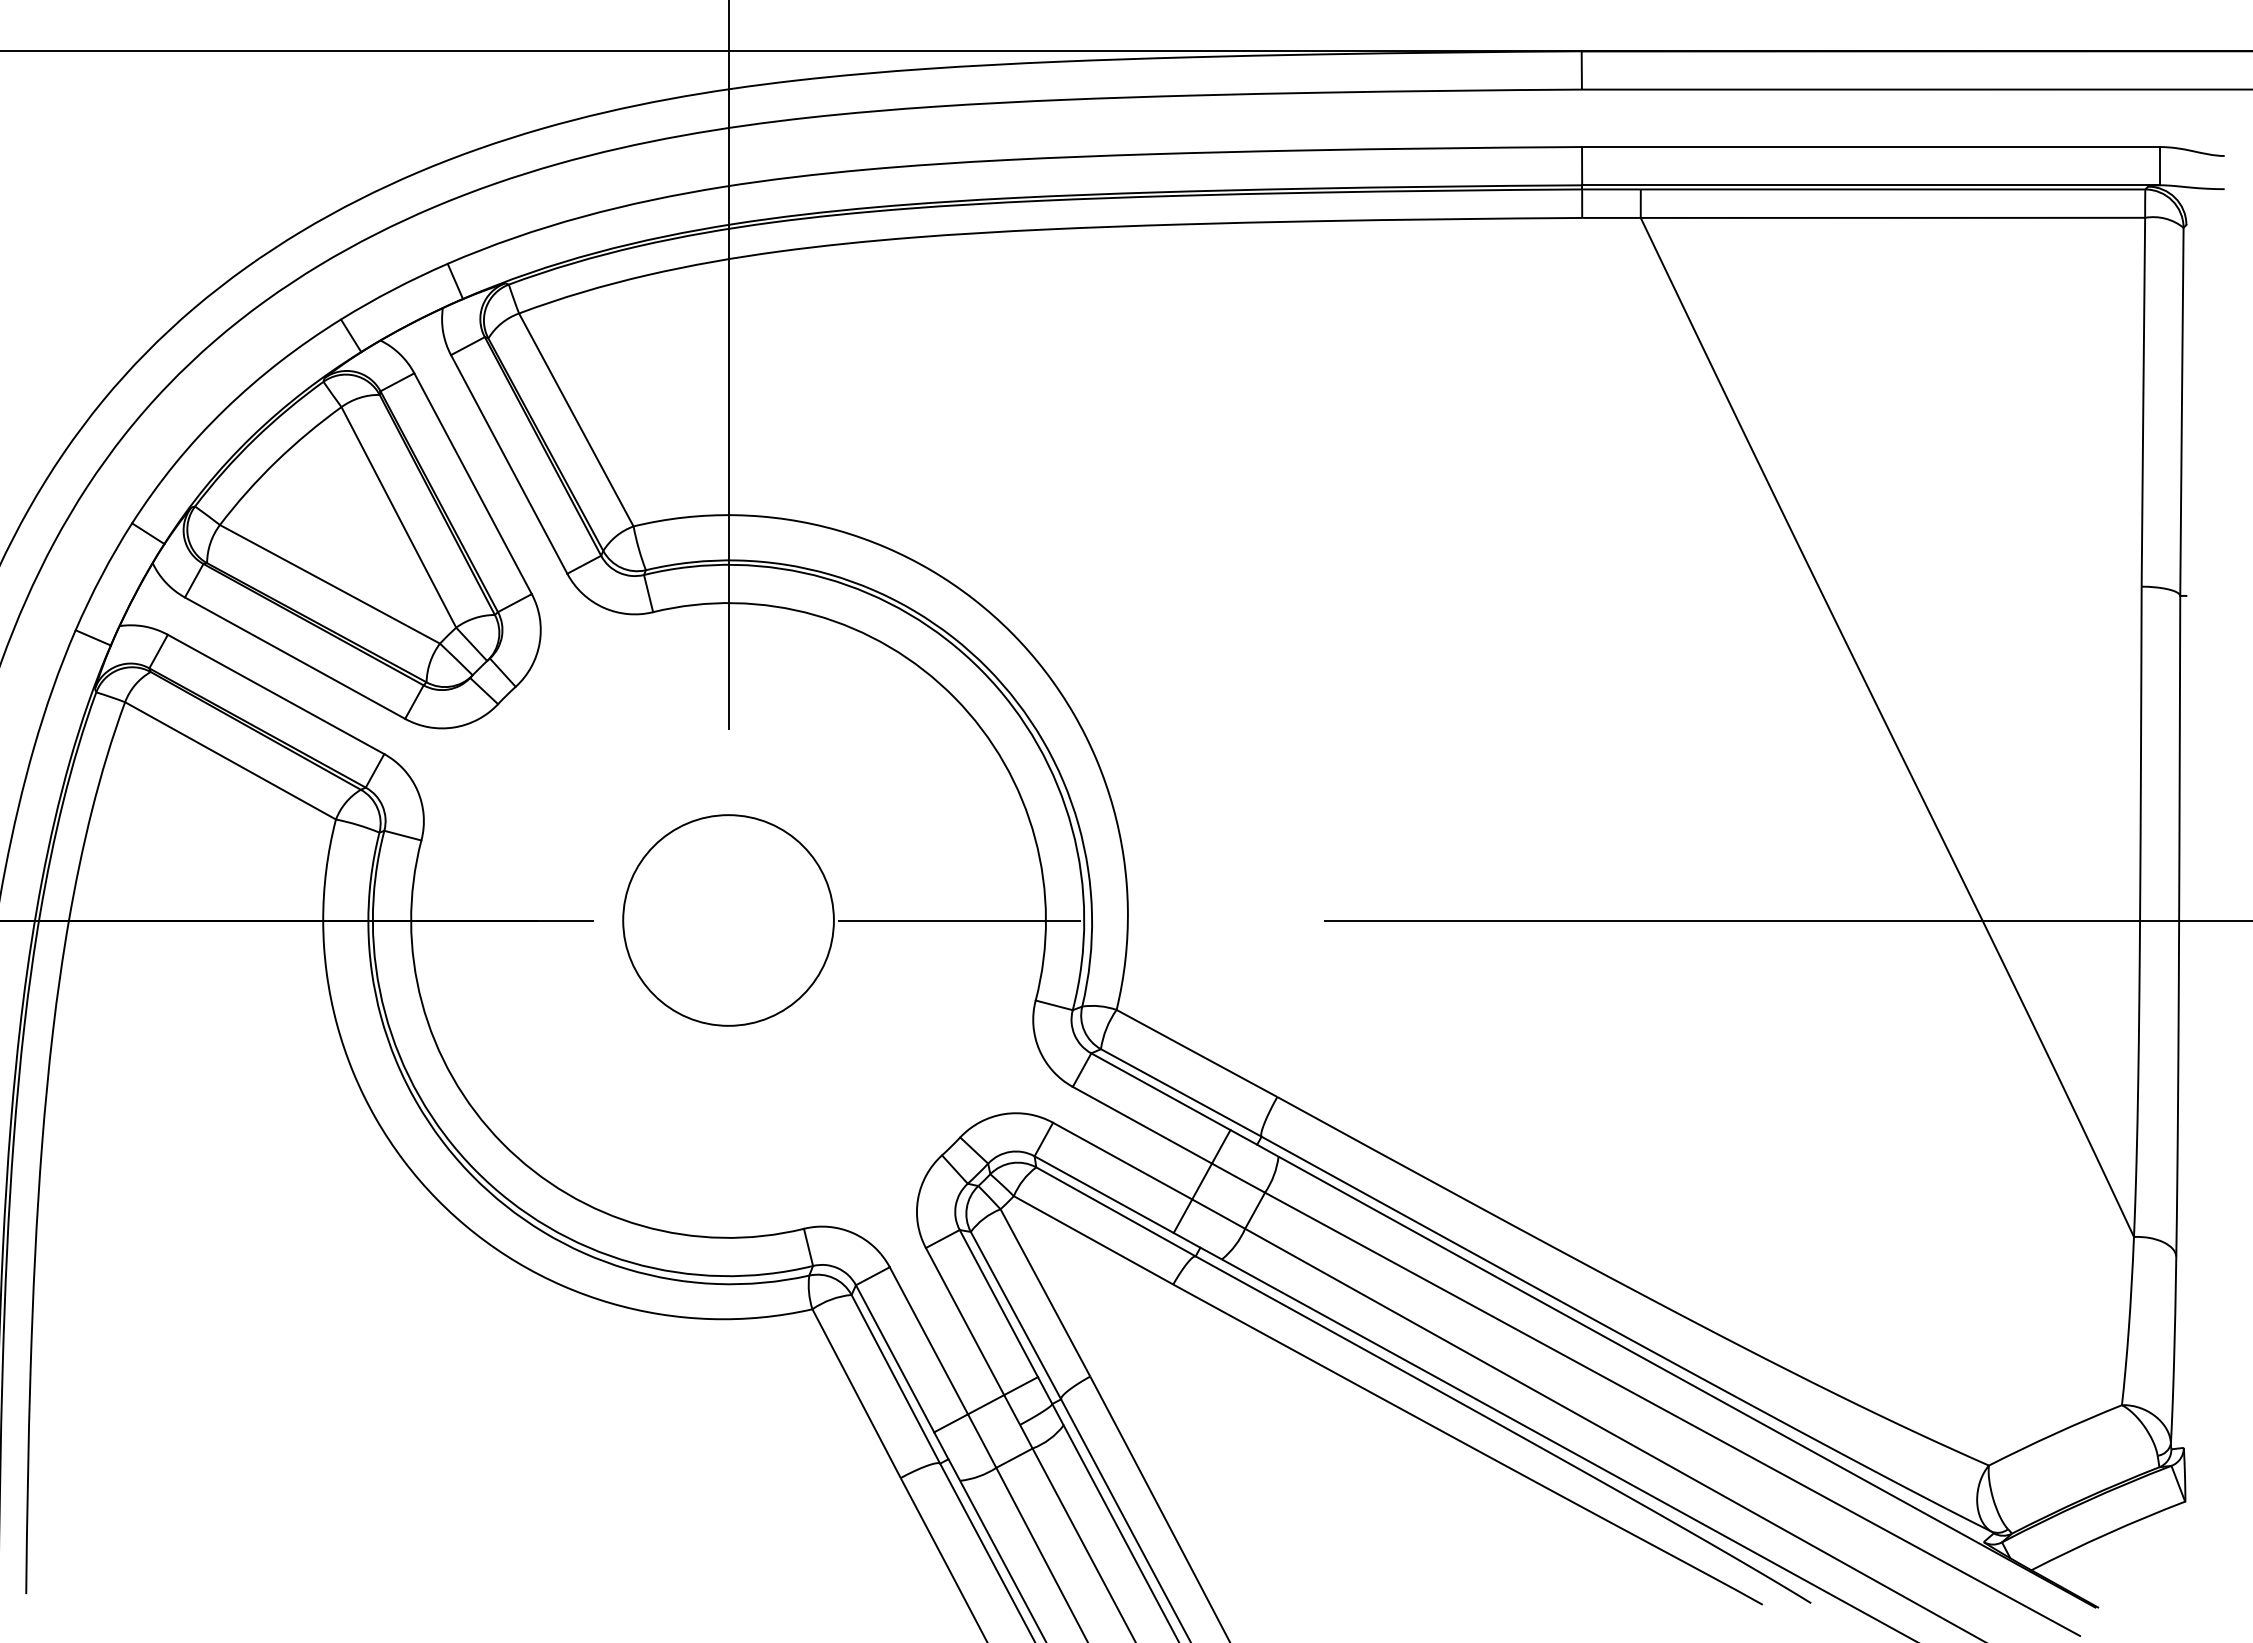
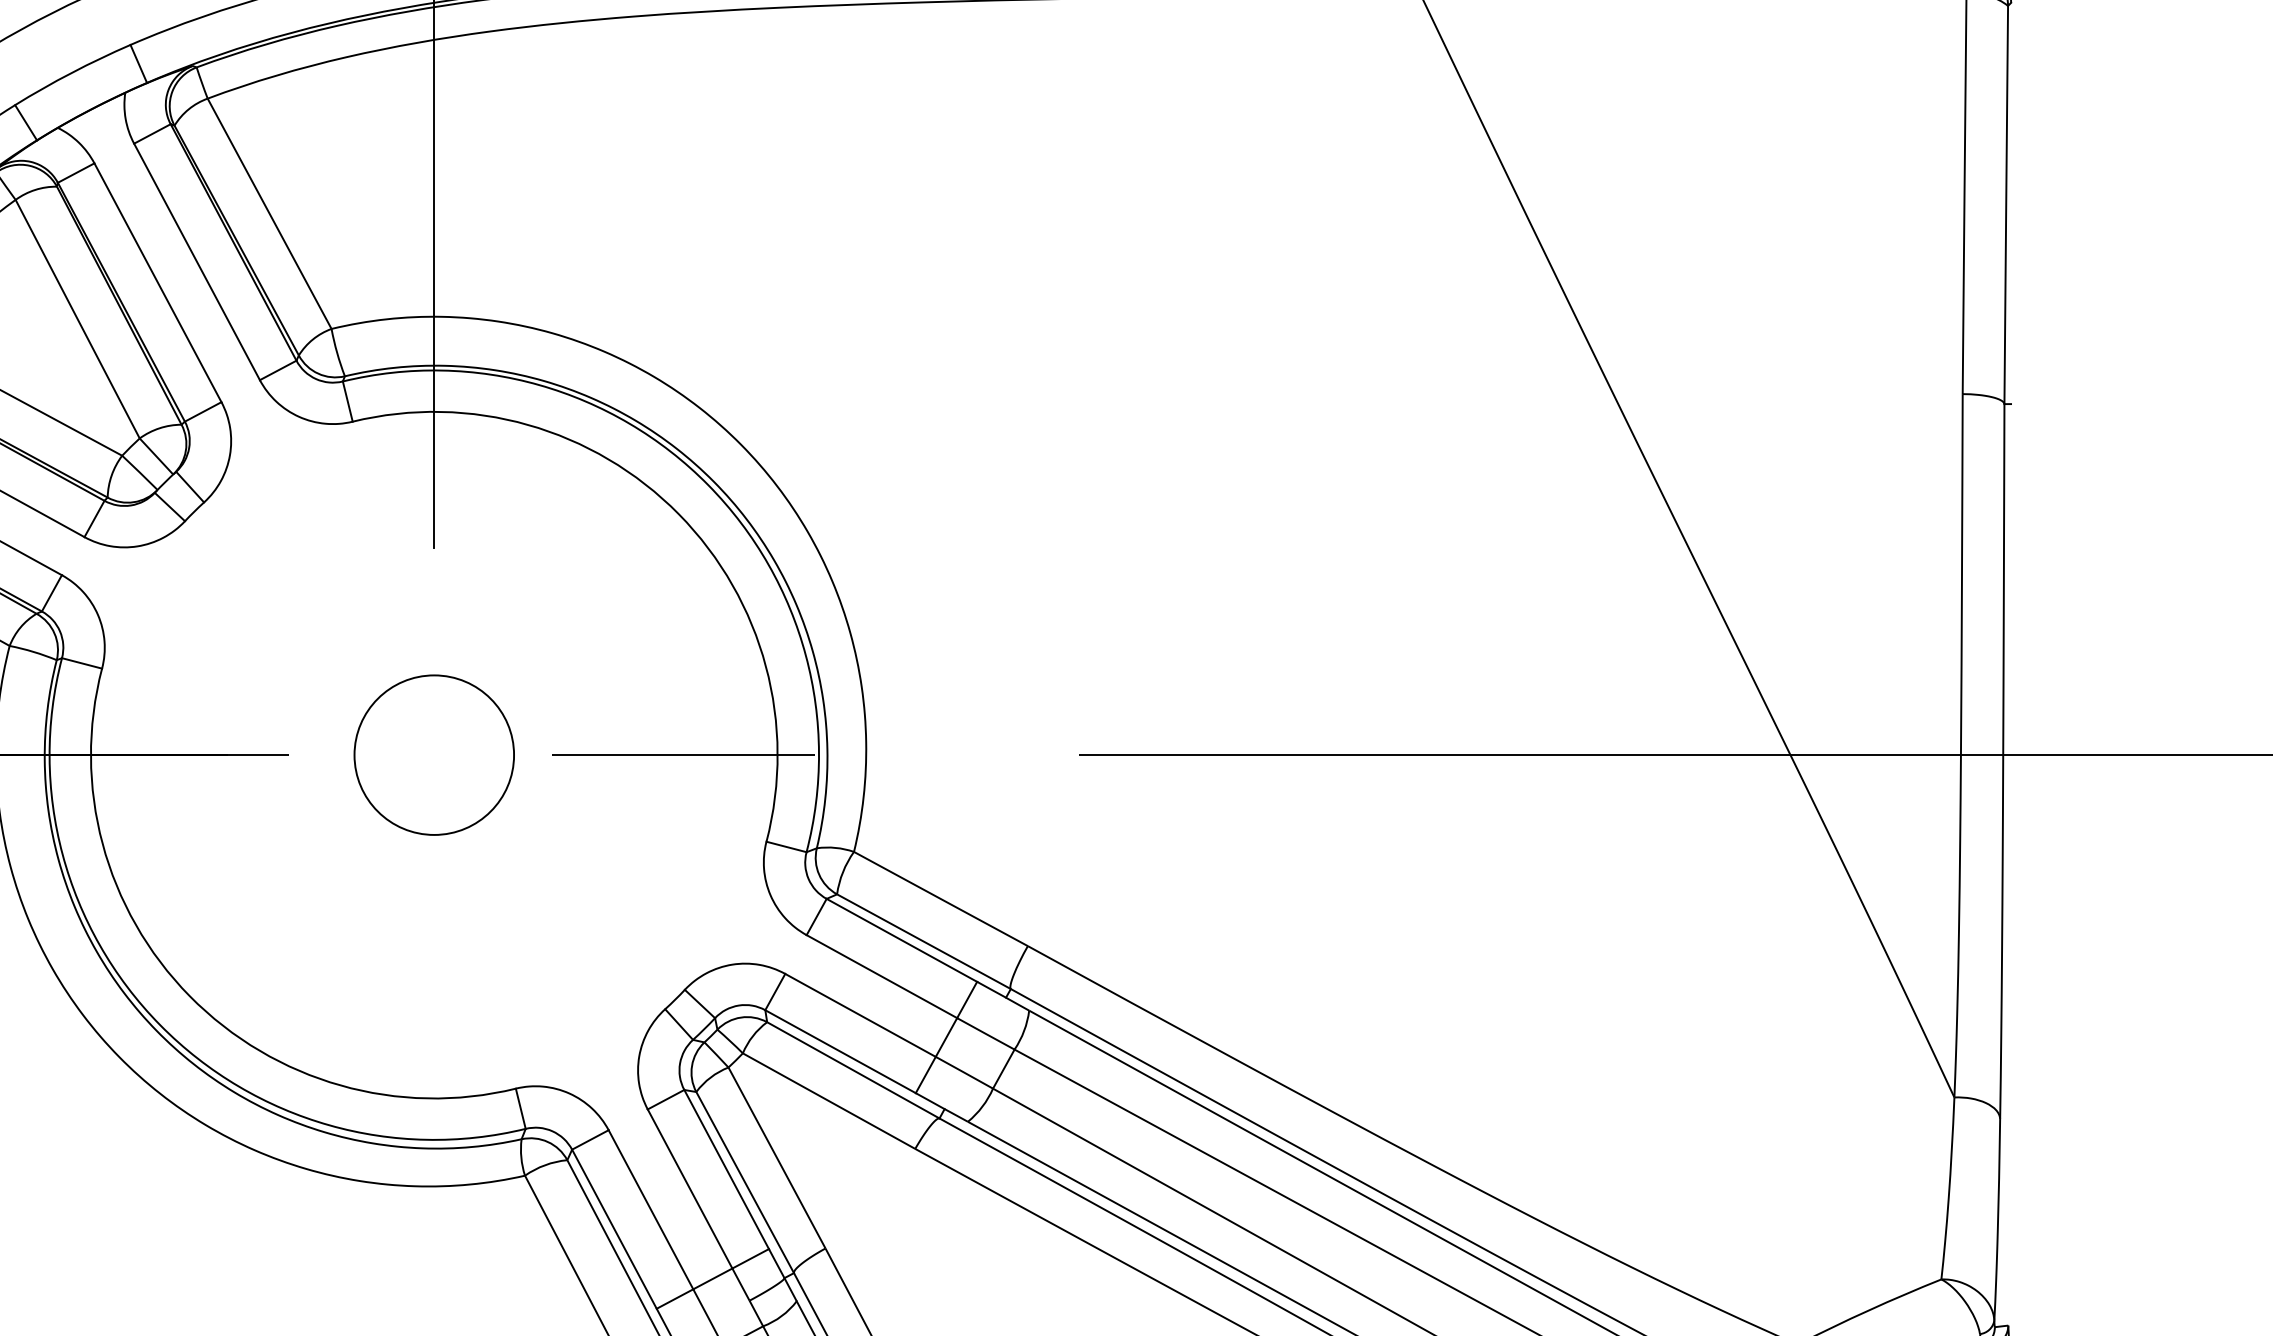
circle: (728, 920) -> (434, 755), size x0.7

